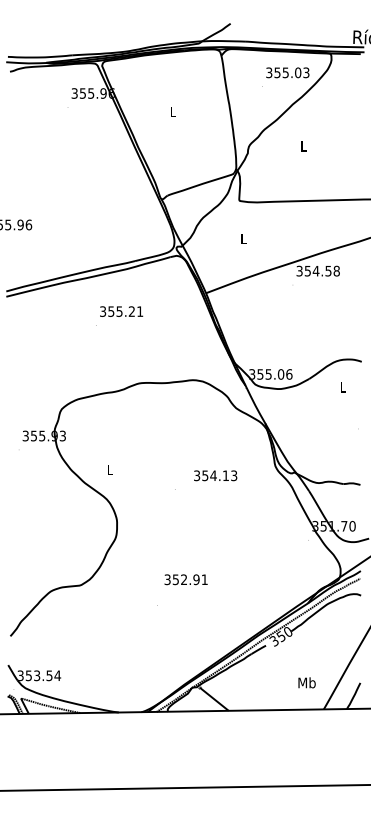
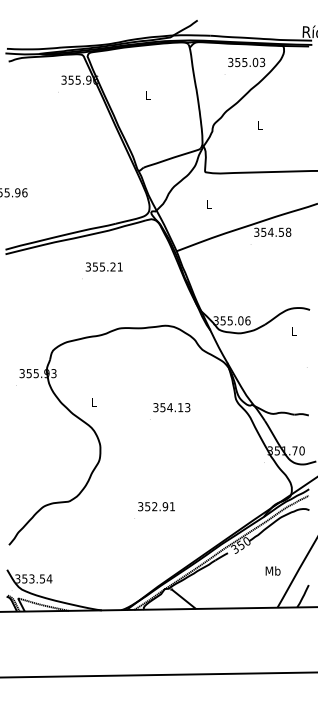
text: (215, 475) -> (171, 407), moved
text: (186, 579) -> (156, 506), moved
text: (306, 682) -> (272, 570), moved

